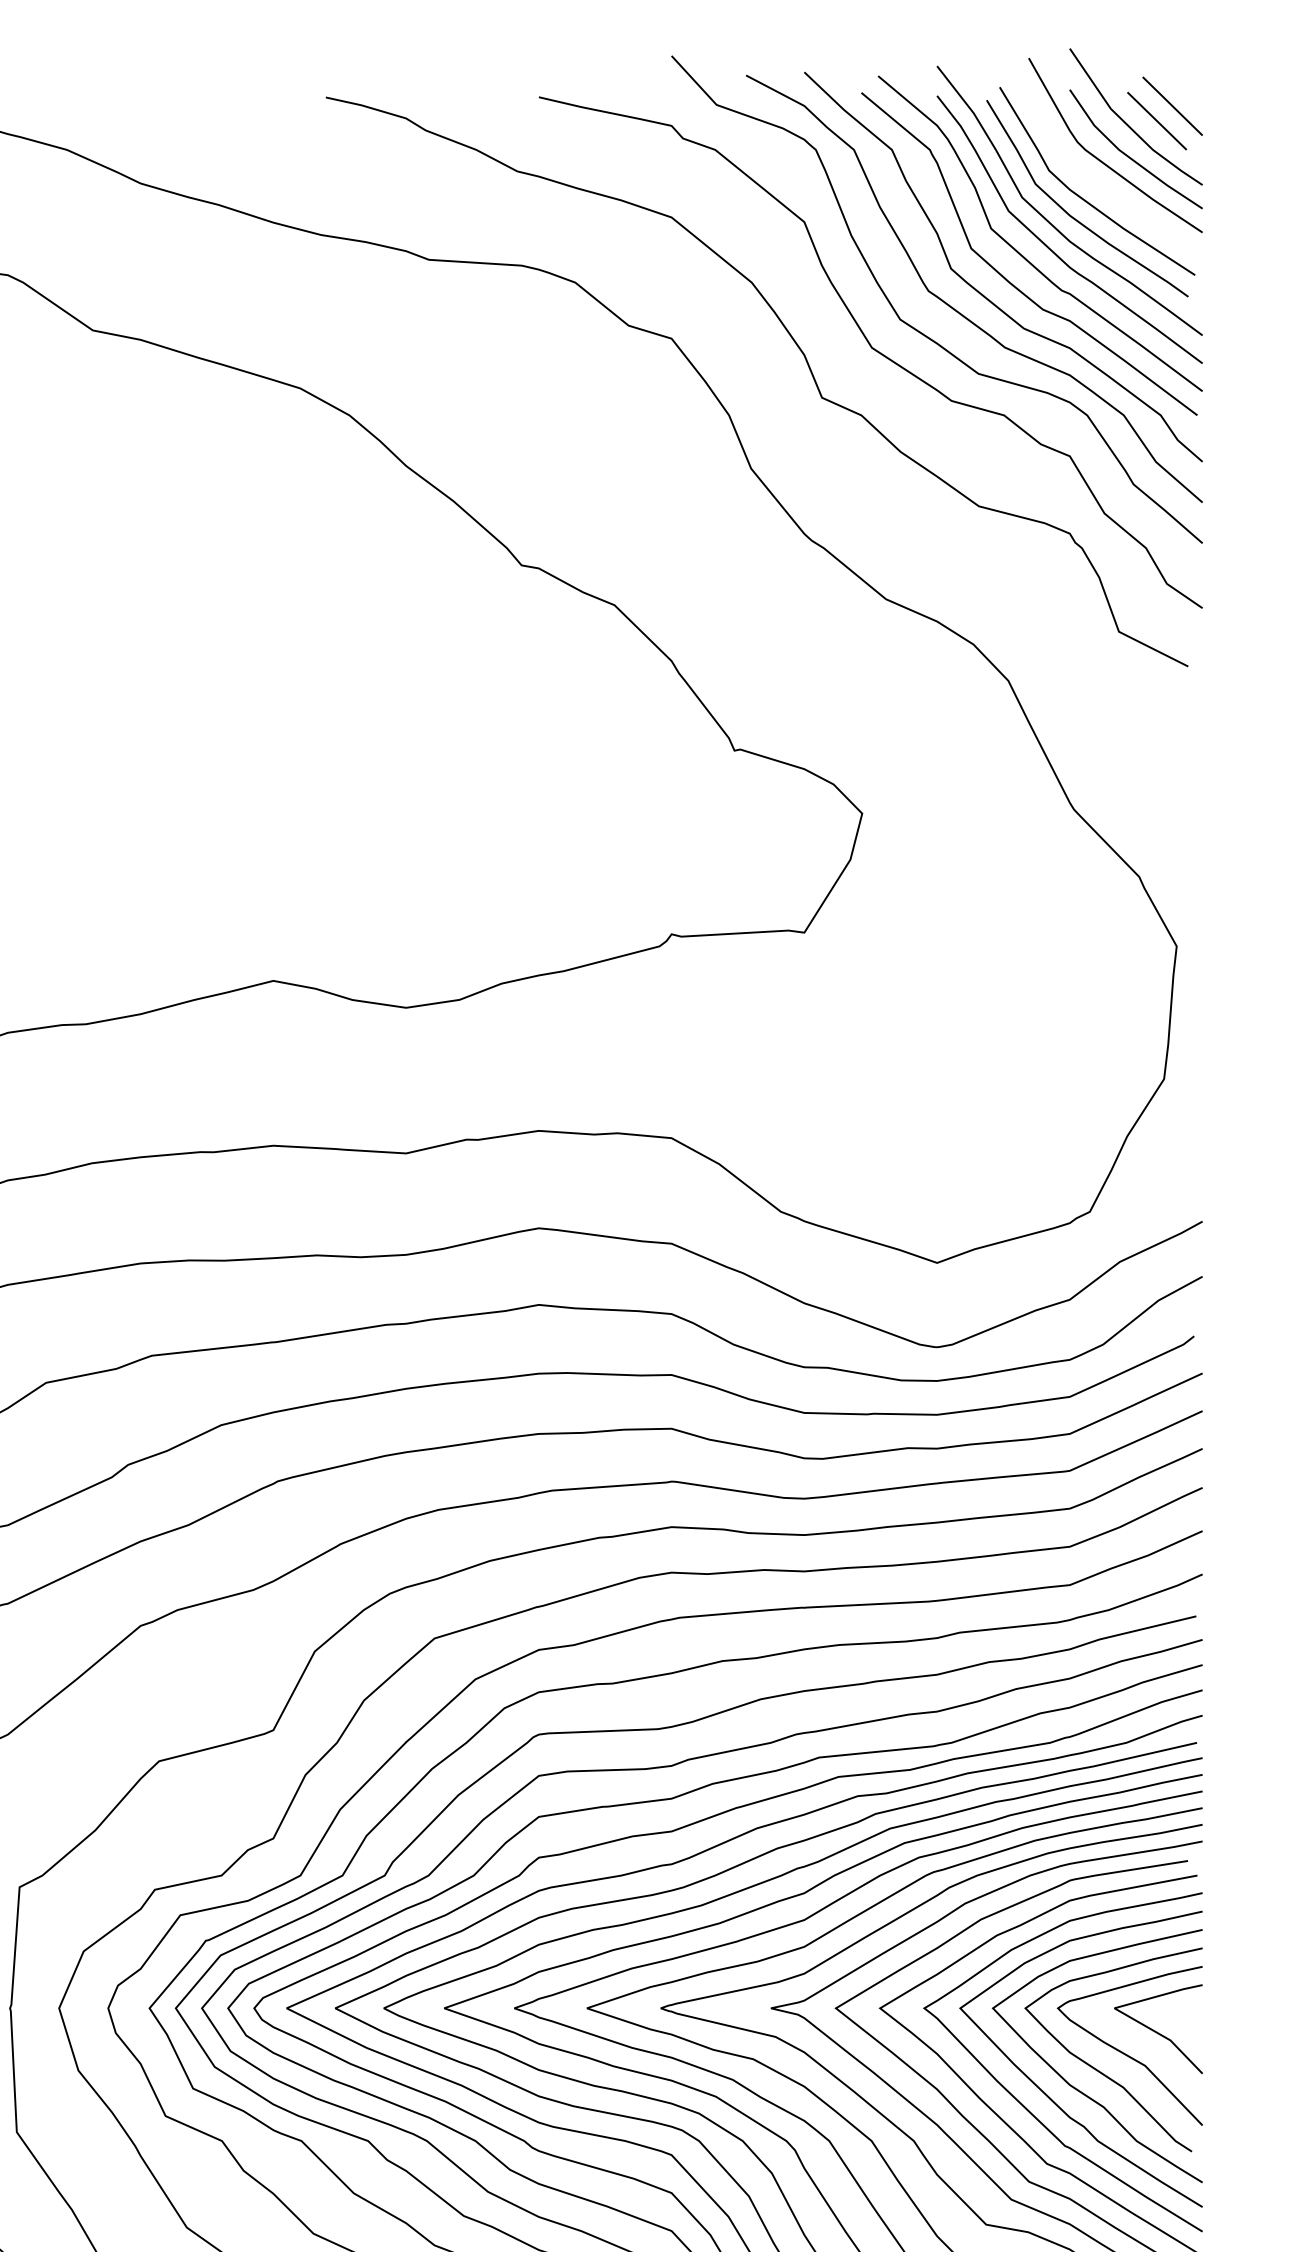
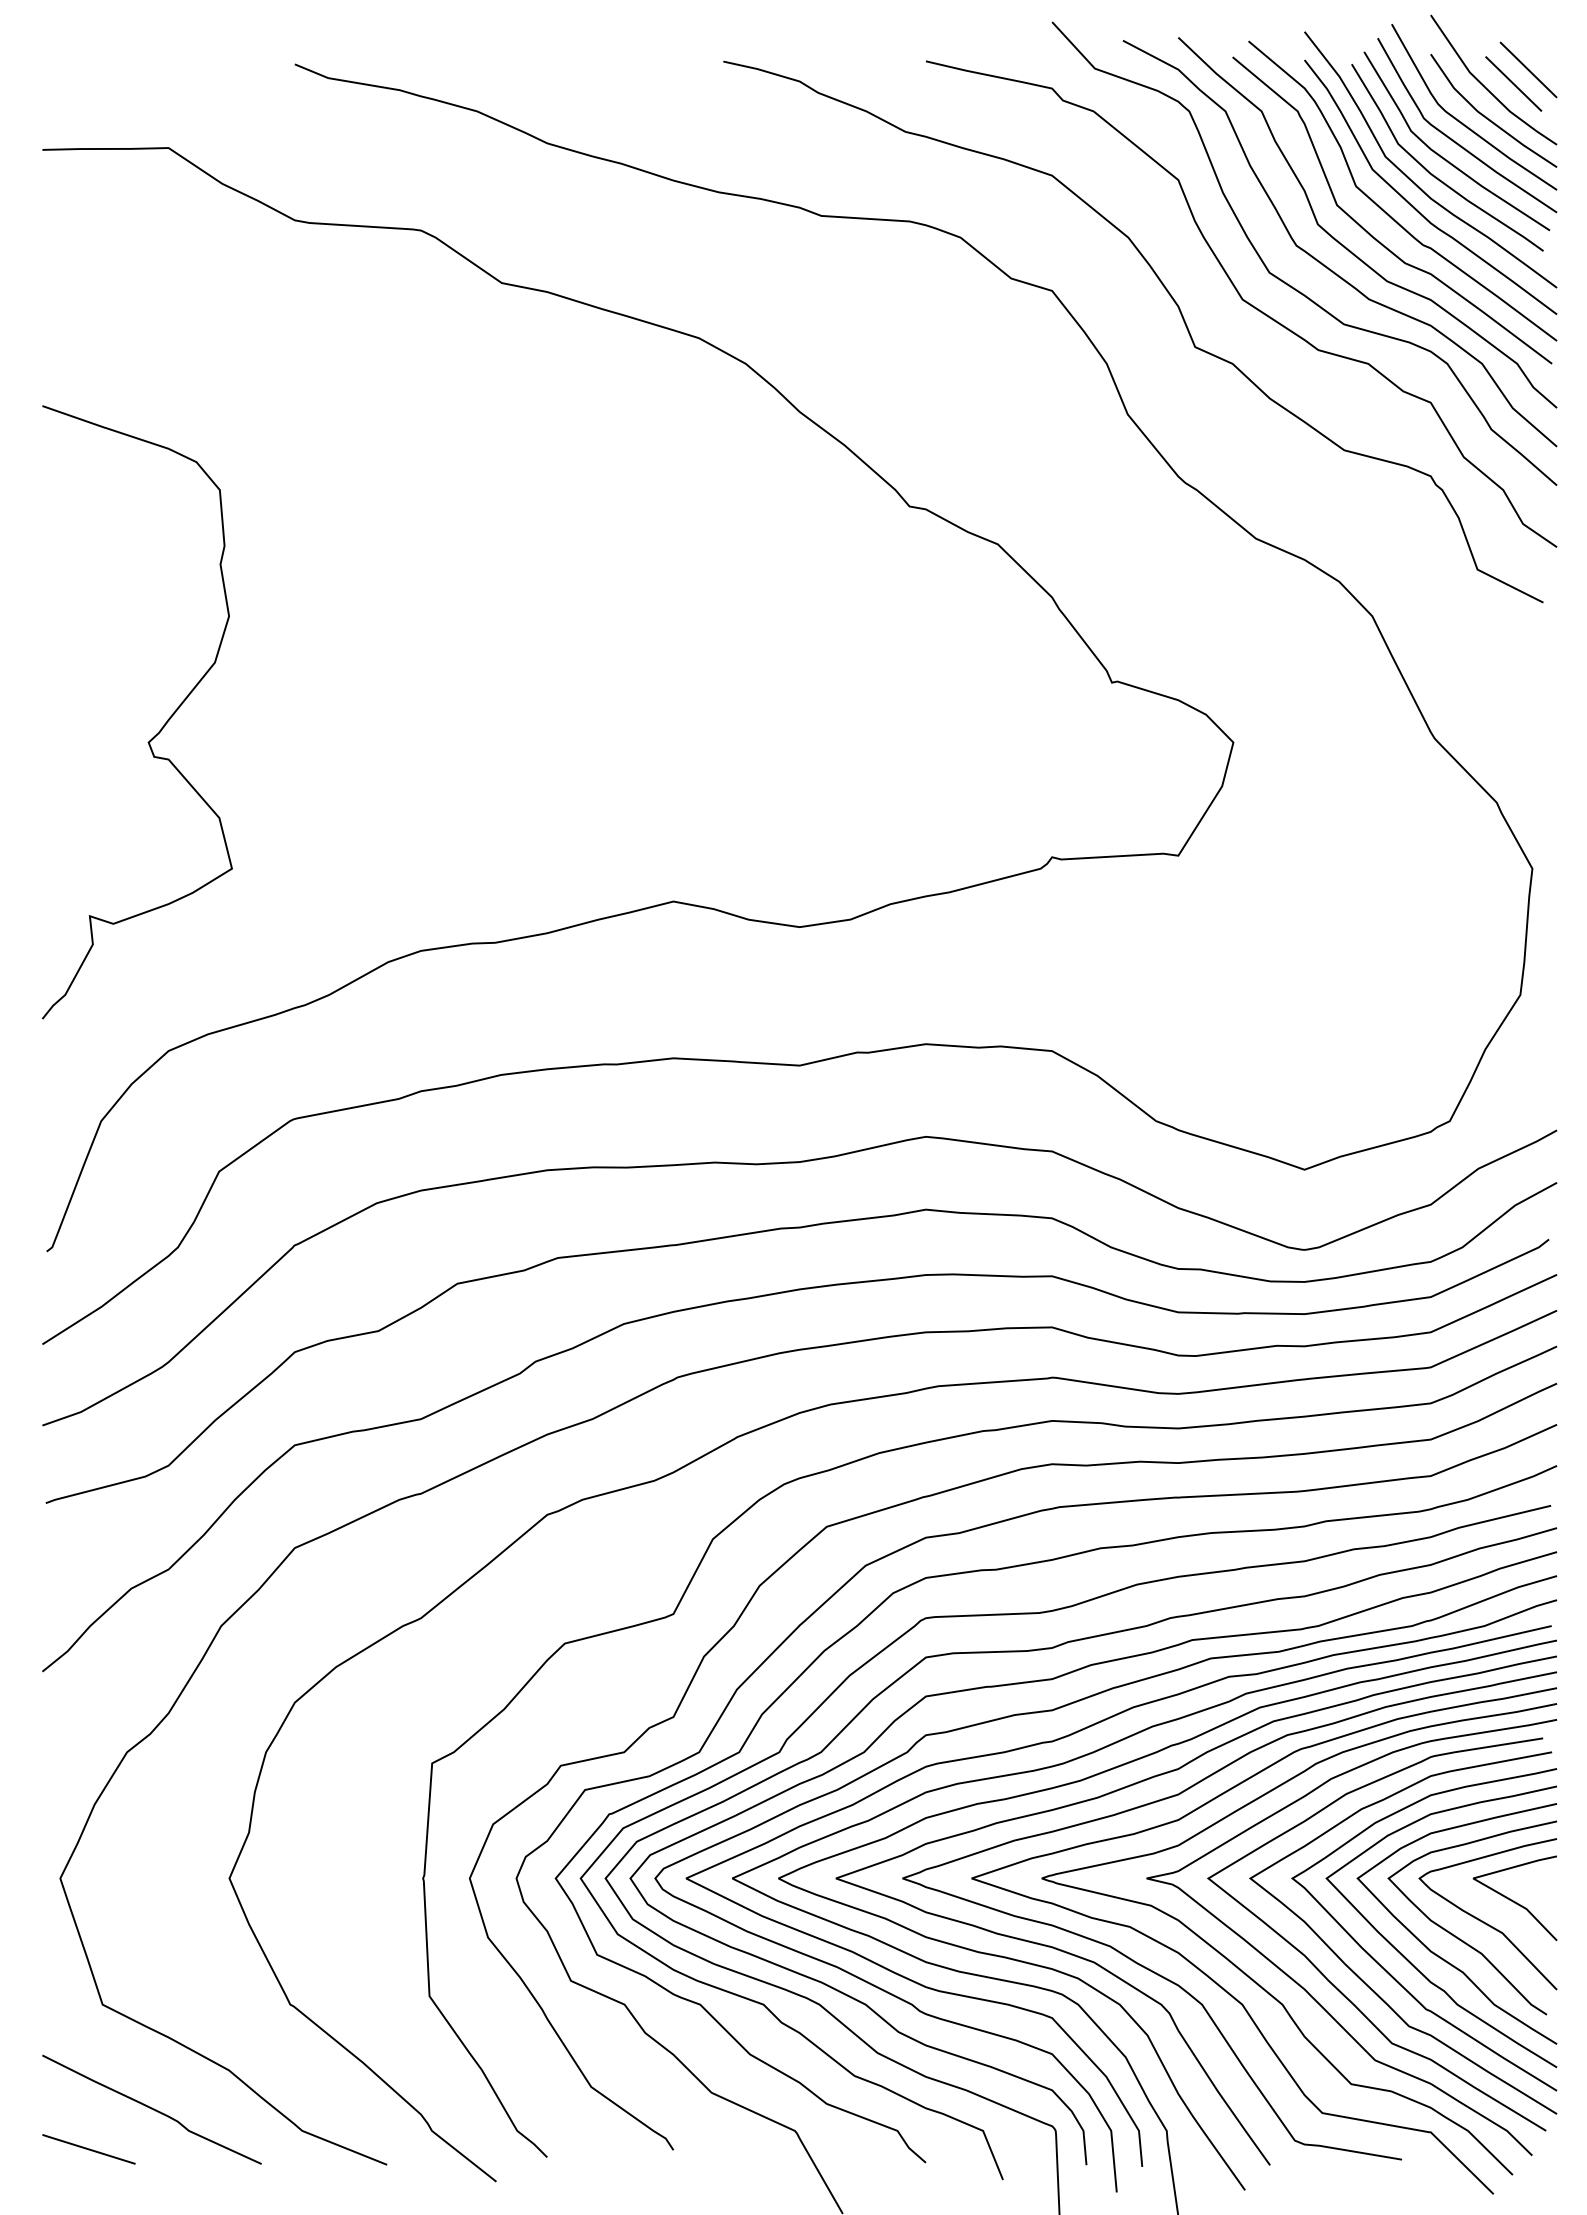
curve: (1097, 182) -> (1457, 142), added

